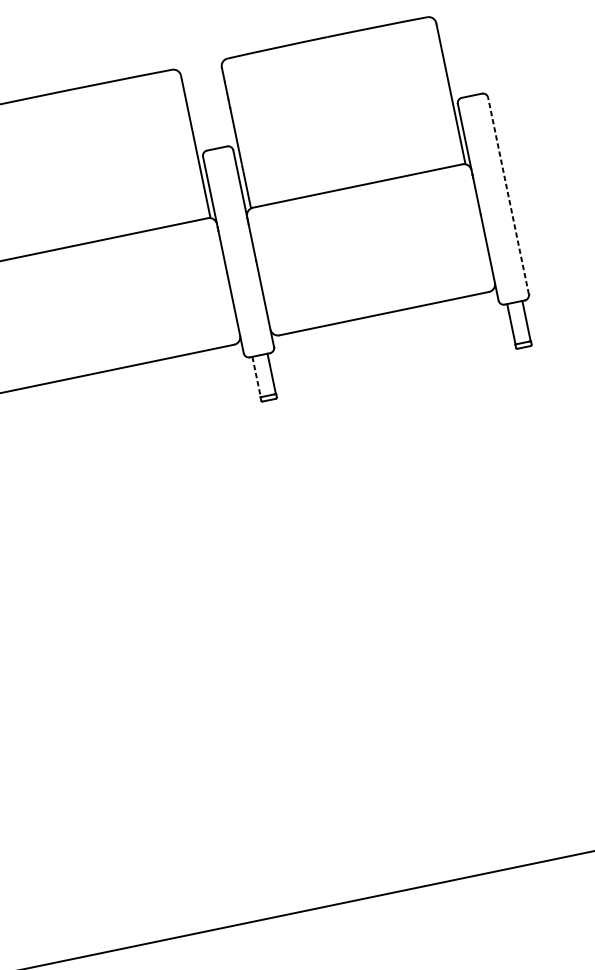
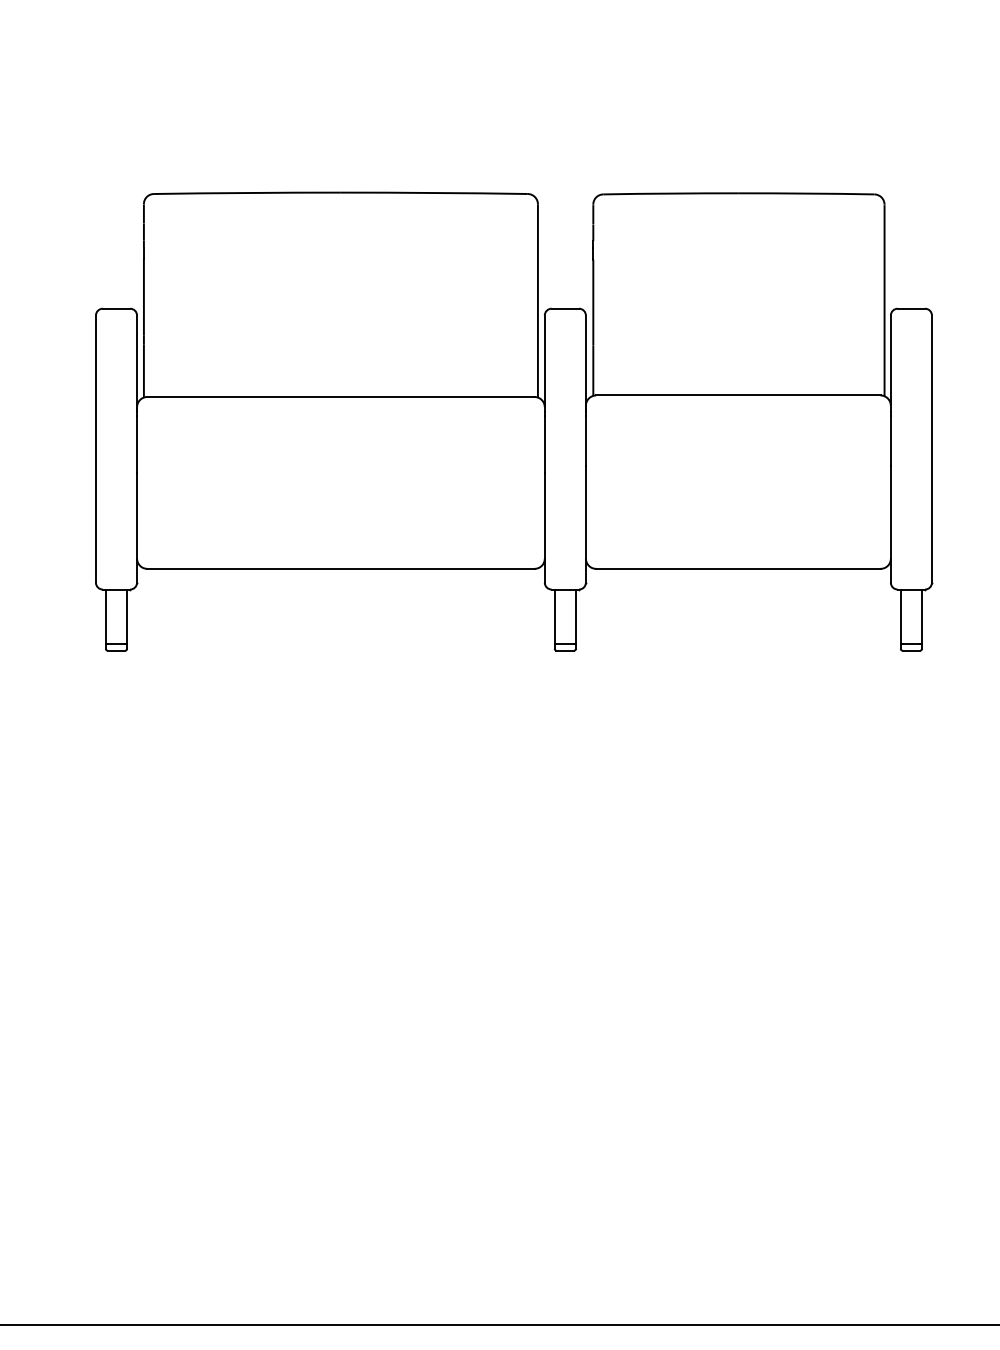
line: (508, 196) -> (931, 449), dashed -> solid
line: (256, 377) -> (555, 617), dashed -> solid

